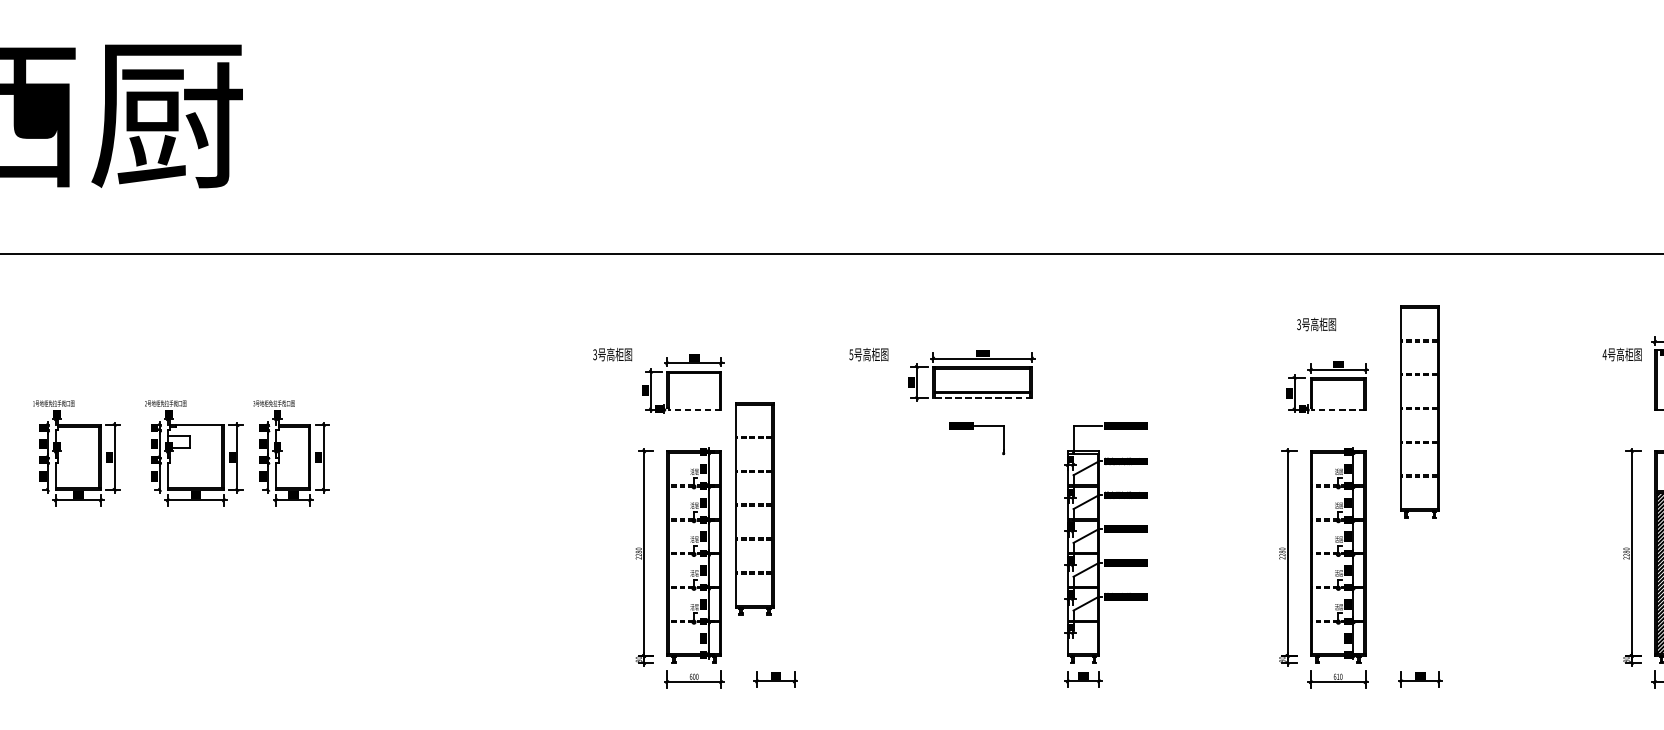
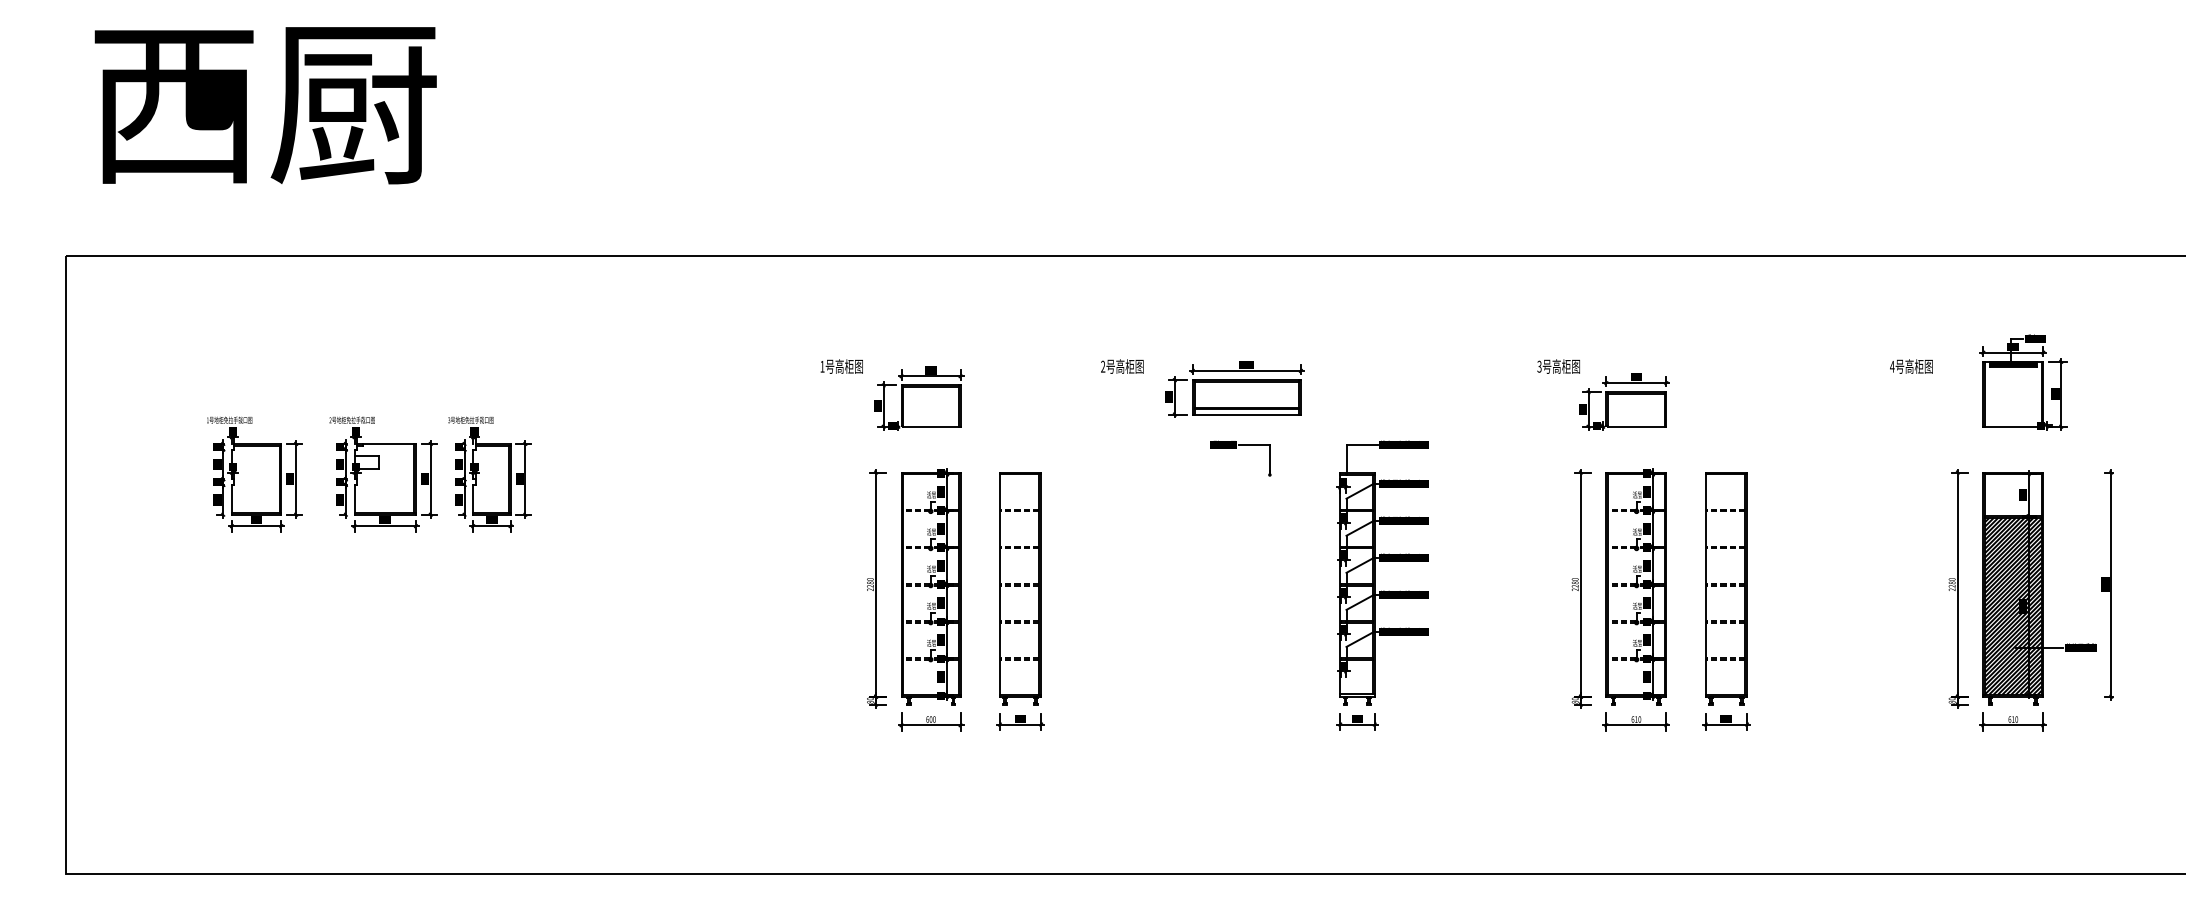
text: (1316, 324) -> (1558, 366), moved
text: (595, 354) -> (822, 366), 3 -> 1
text: (851, 354) -> (1103, 366), 5 -> 2
text: (1622, 354) -> (1911, 366), moved
line: (982, 398) -> (1246, 414), dashed -> solid
line: (694, 409) -> (931, 426), dashed -> solid
line: (1338, 409) -> (1636, 426), dashed -> solid
part: (1420, 412) -> (1726, 588), moved
part: (754, 508) -> (1020, 588), moved

